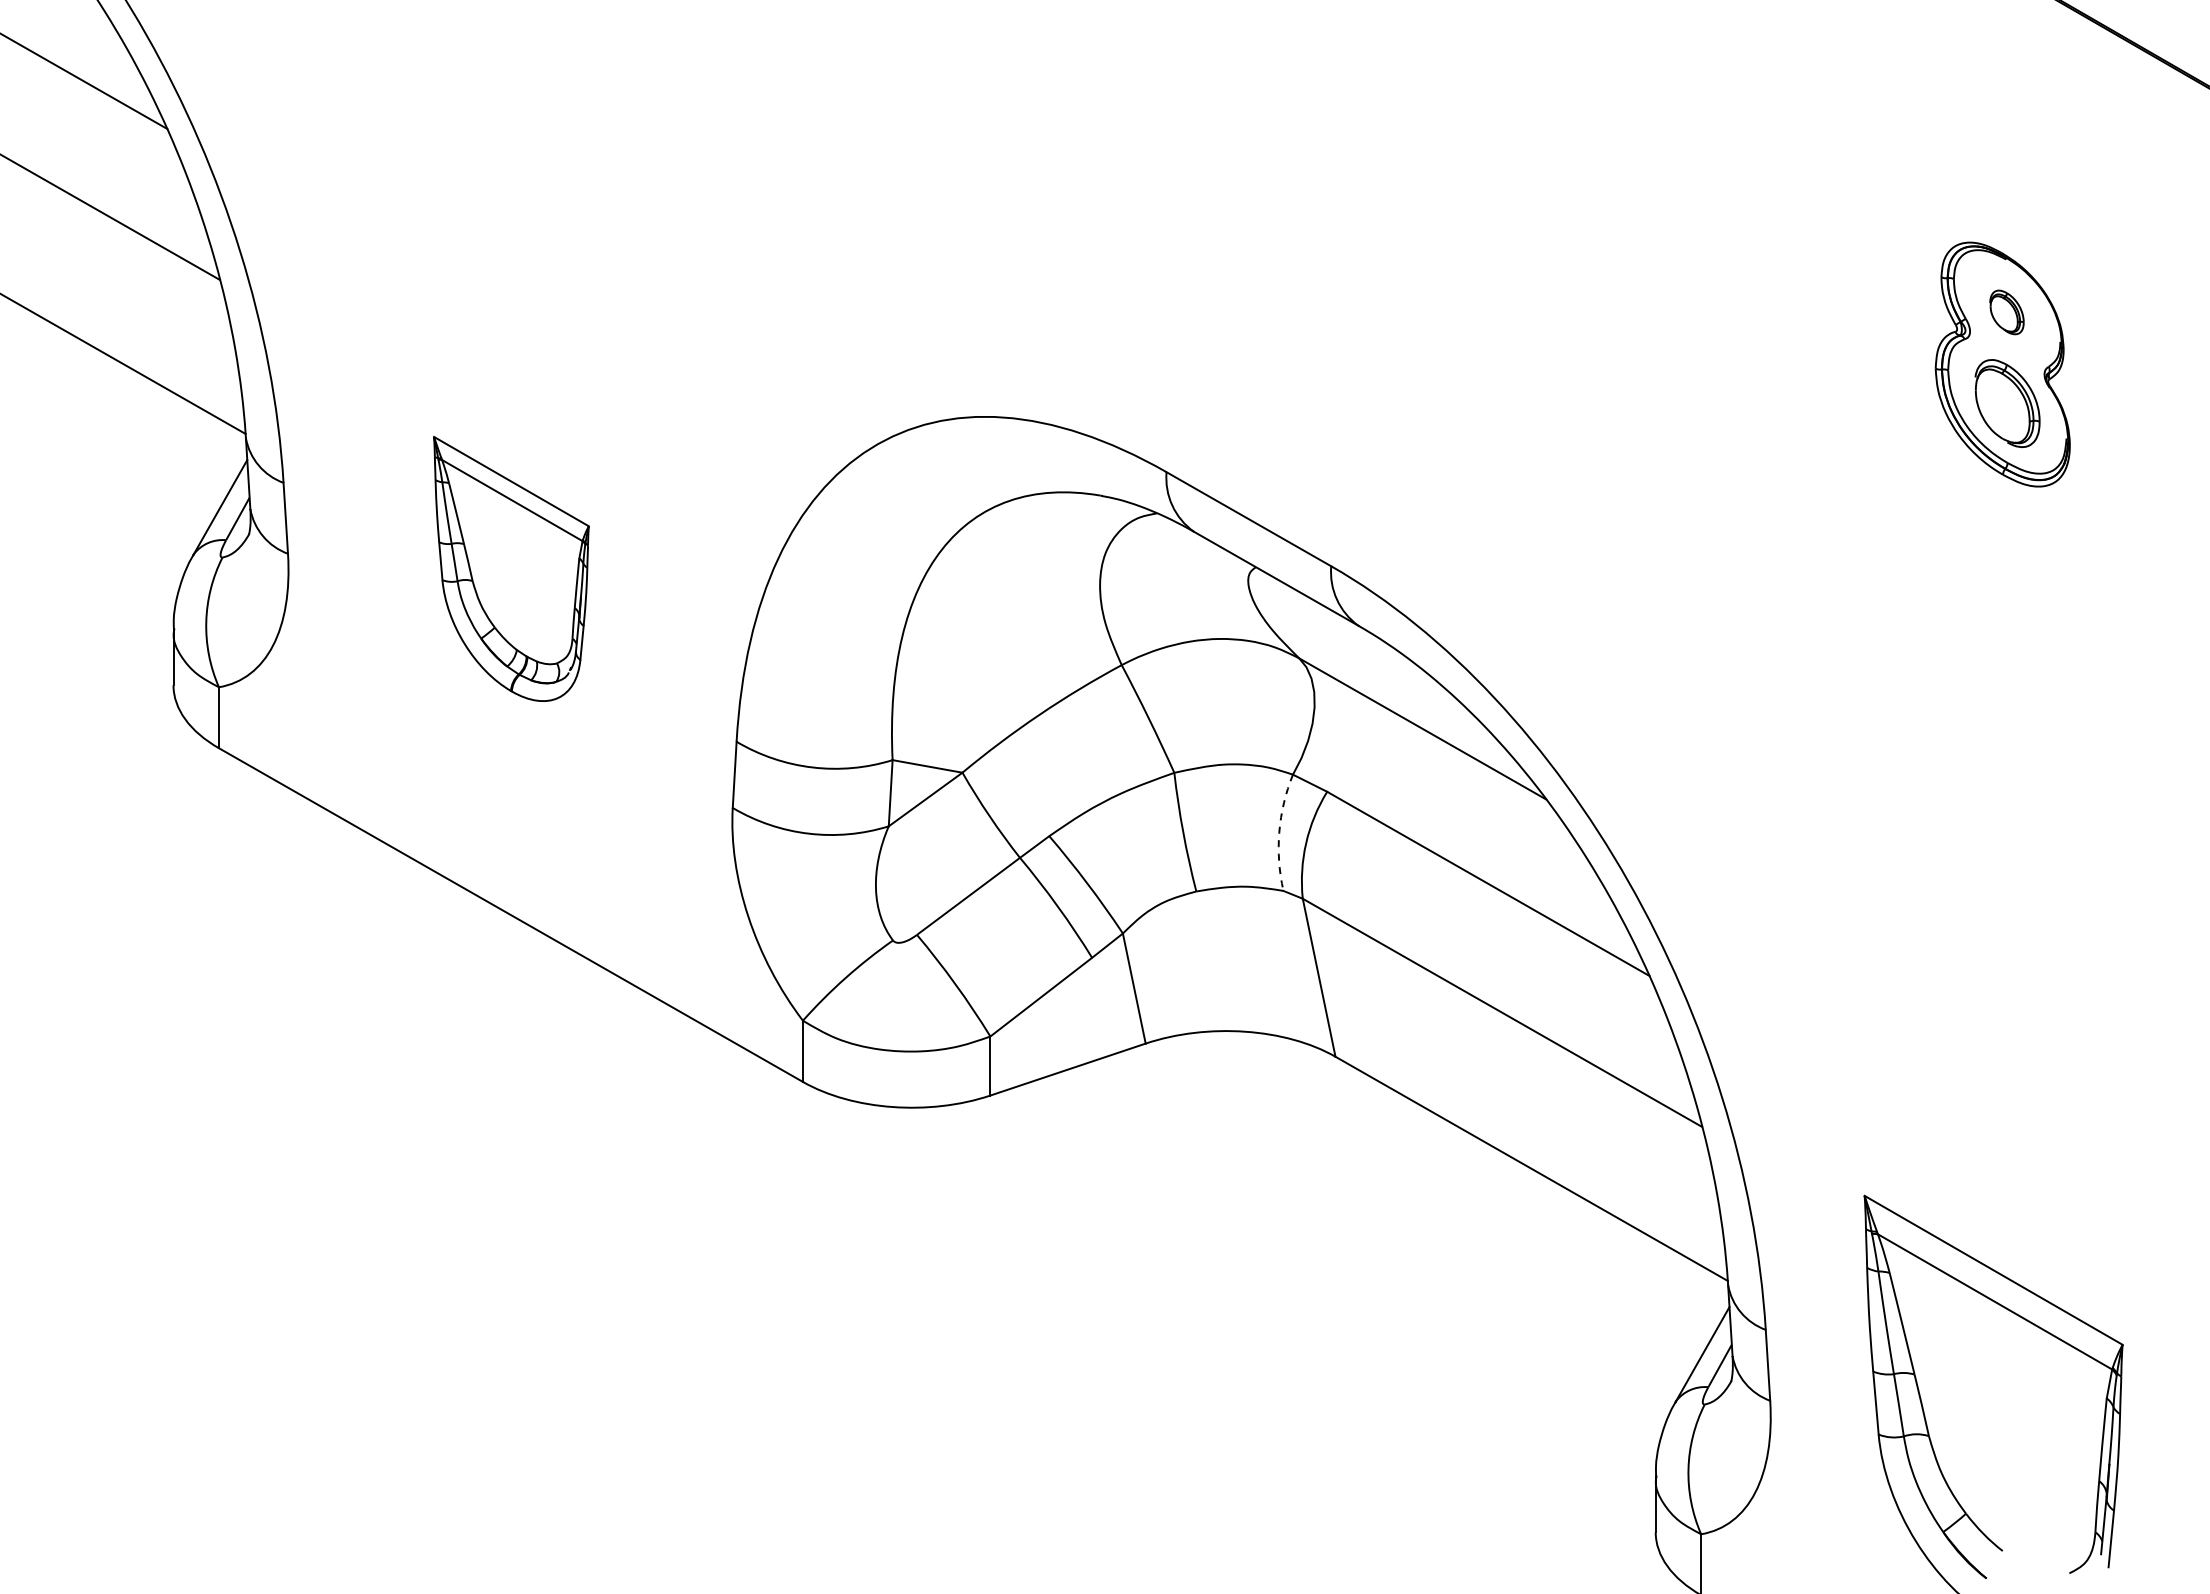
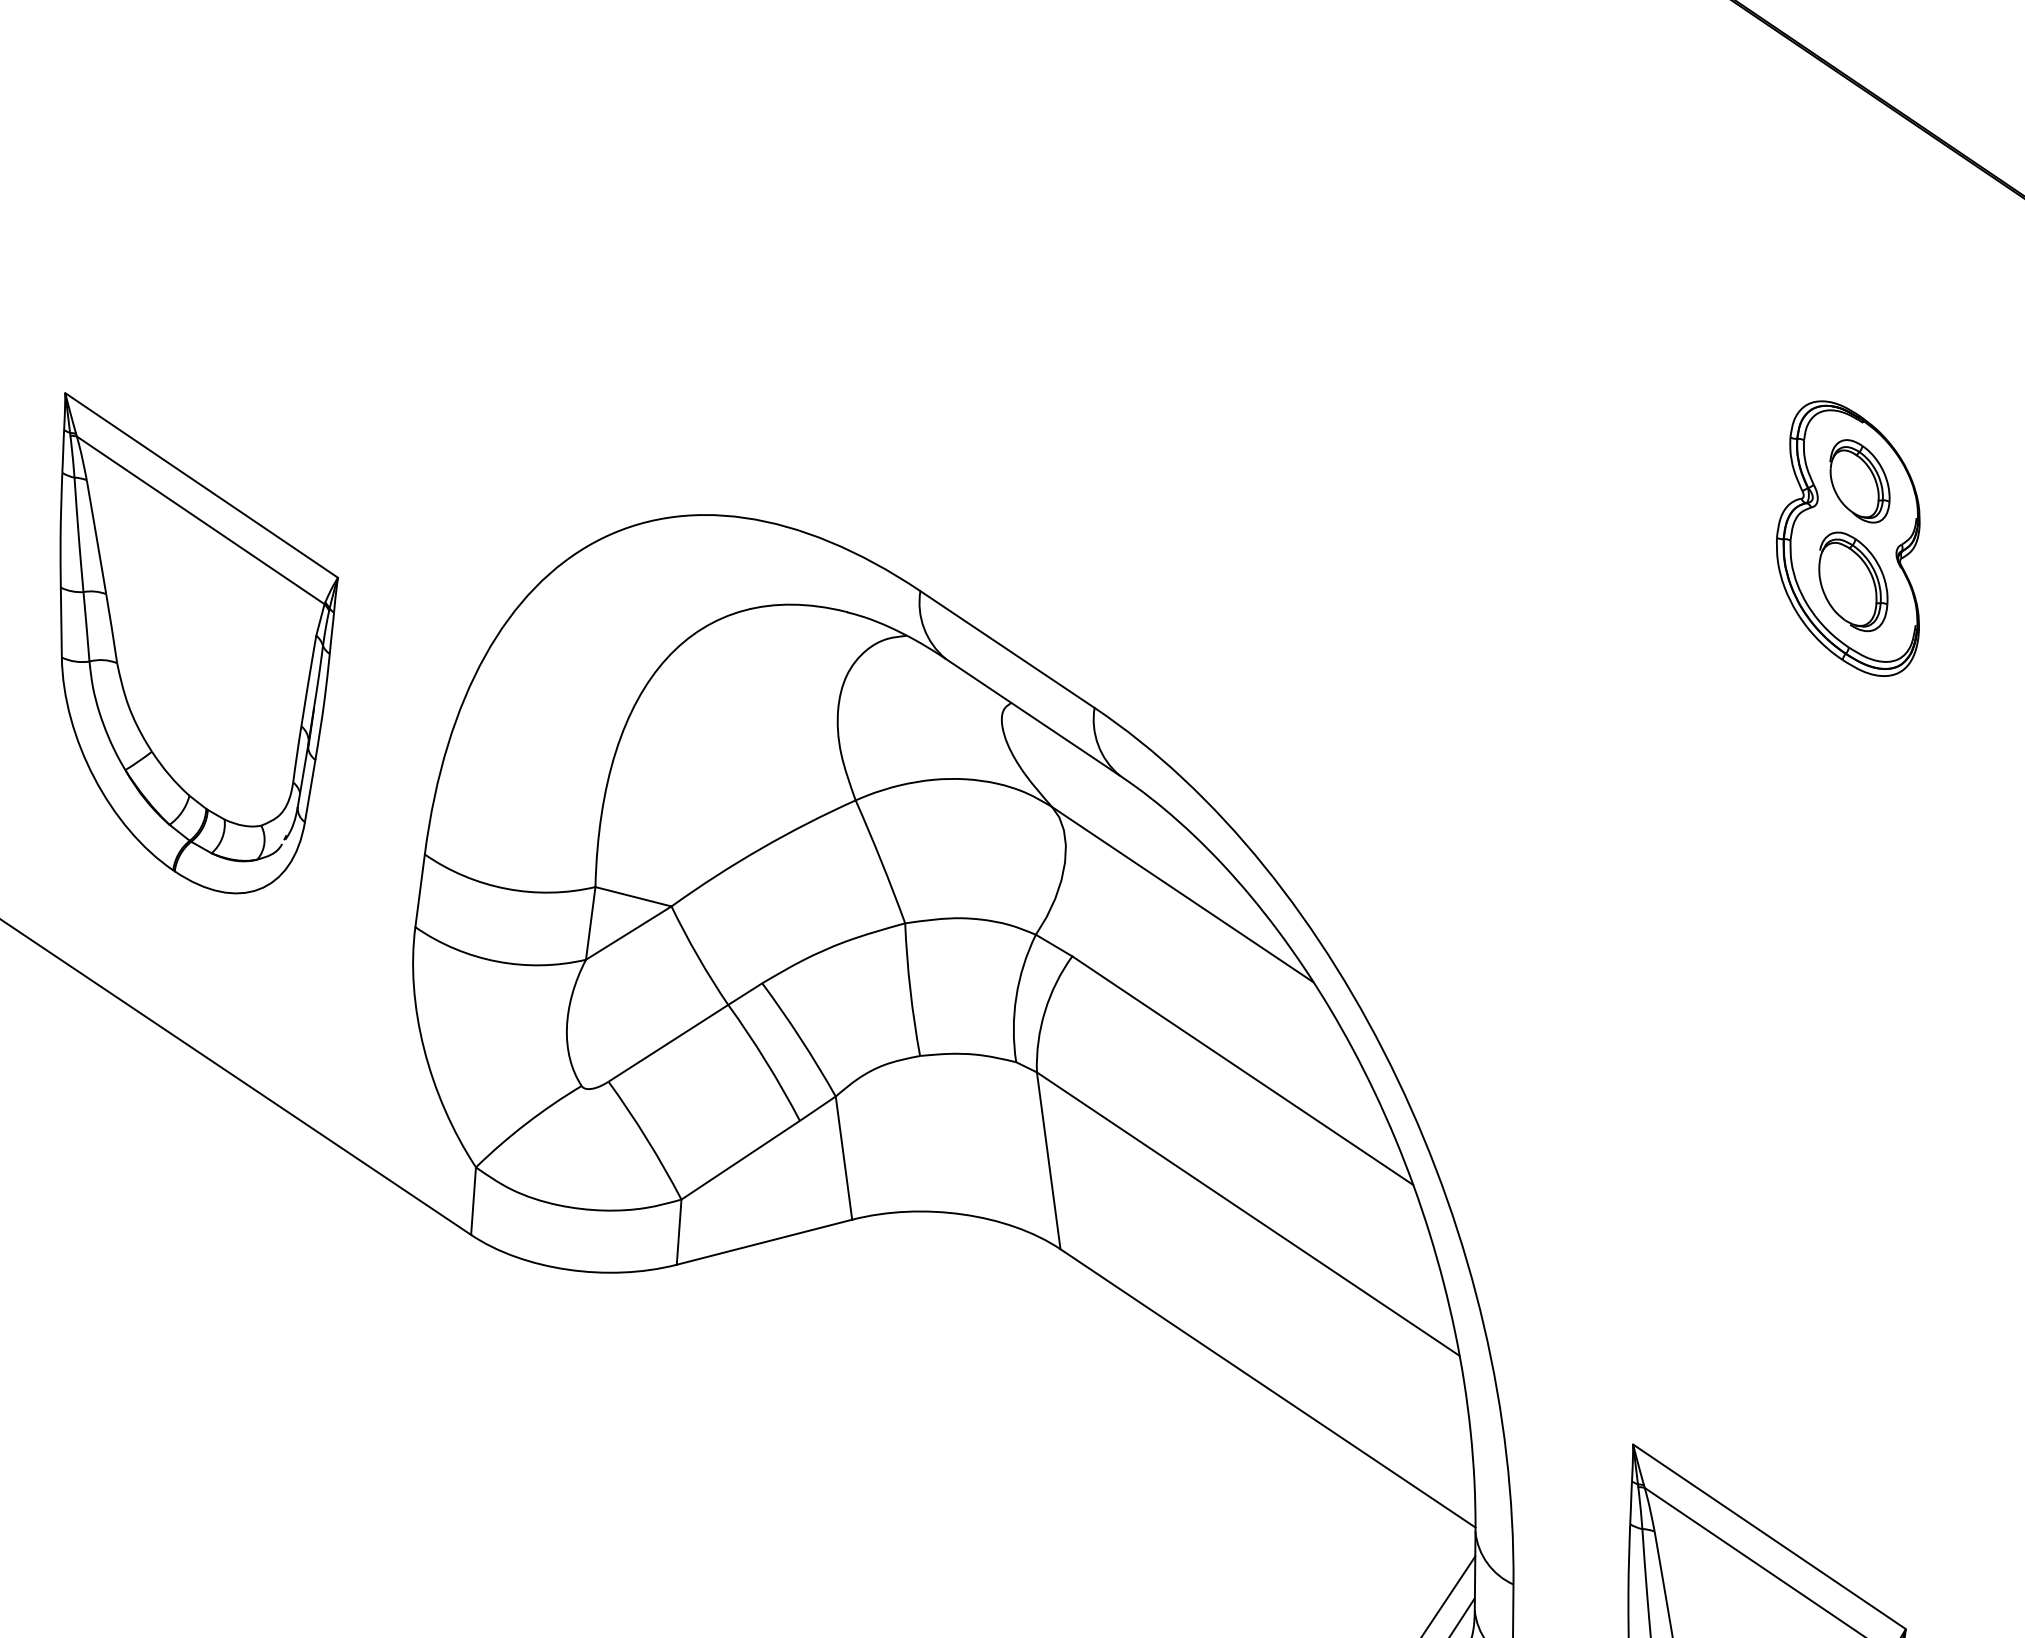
part: (2006, 312) -> (1859, 481), size x1.67
part: (511, 568) -> (190, 645), size x1.67
arc: (1279, 832) -> (1016, 997), dashed -> solid

